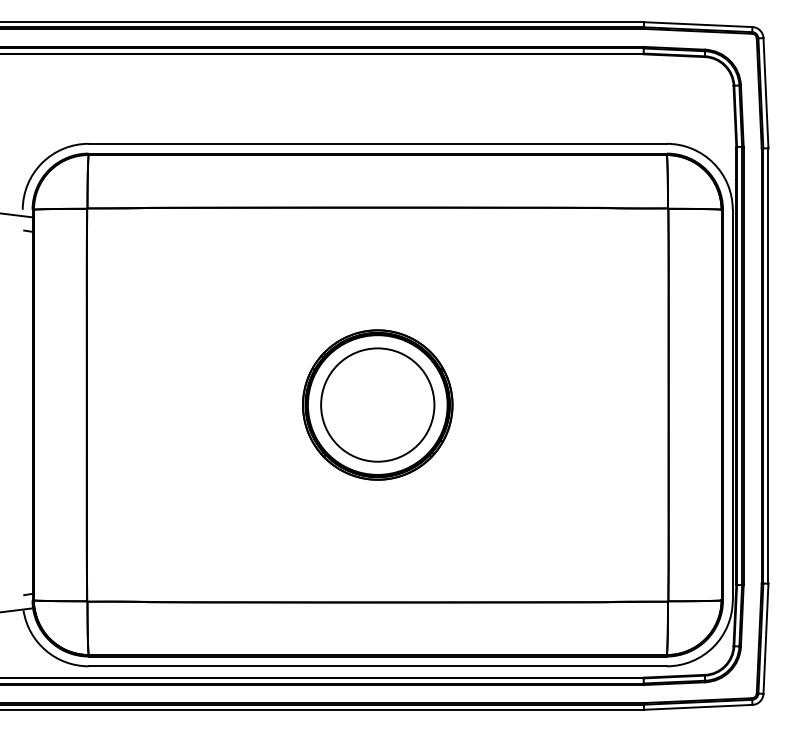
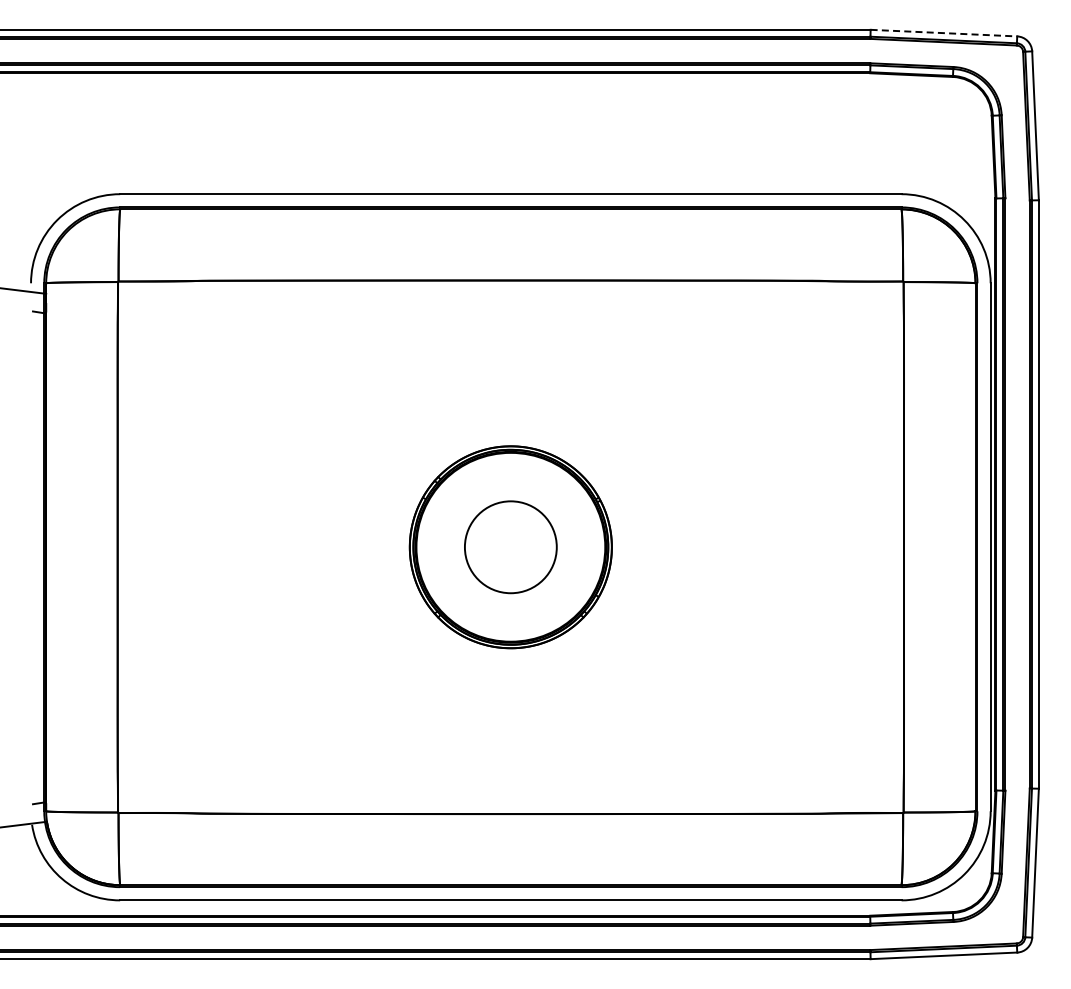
line: (698, 24) -> (944, 33), solid -> dashed
circle: (377, 404) -> (510, 546), size x0.6

